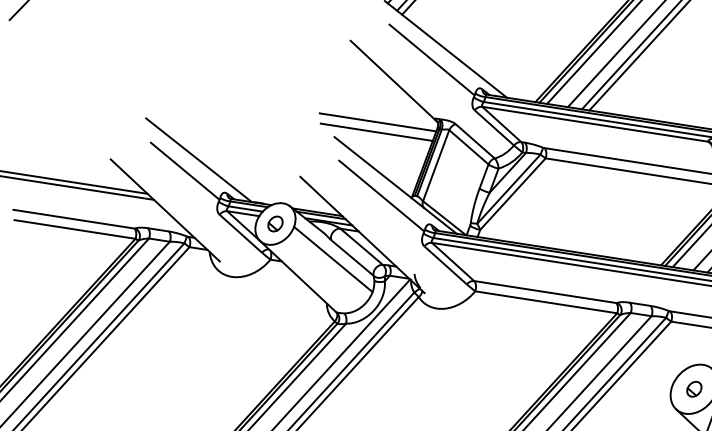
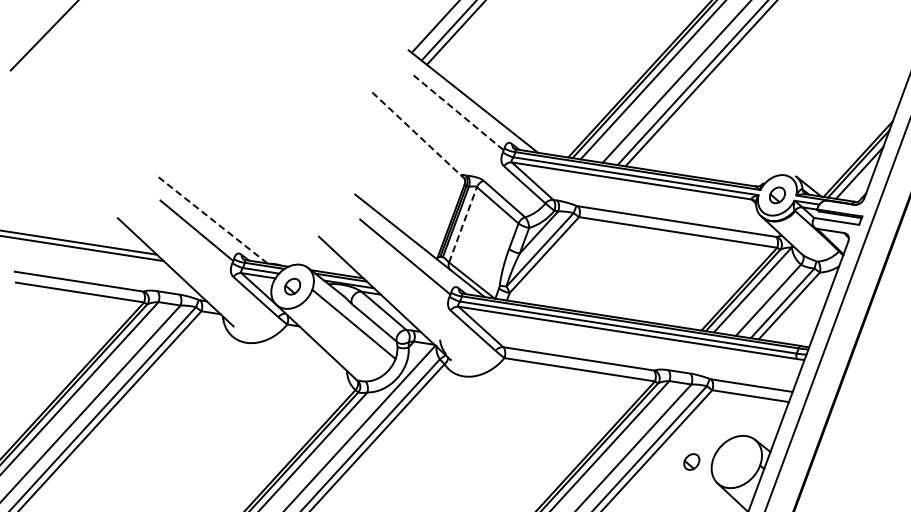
line: (431, 59) -> (458, 112), solid -> dashed
line: (395, 82) -> (419, 136), solid -> dashed
line: (378, 121) -> (401, 178), removed
line: (376, 132) -> (399, 189), removed
line: (198, 160) -> (211, 219), solid -> dashed
line: (436, 165) -> (463, 224), solid -> dashed
part: (694, 388) -> (691, 461), moved

